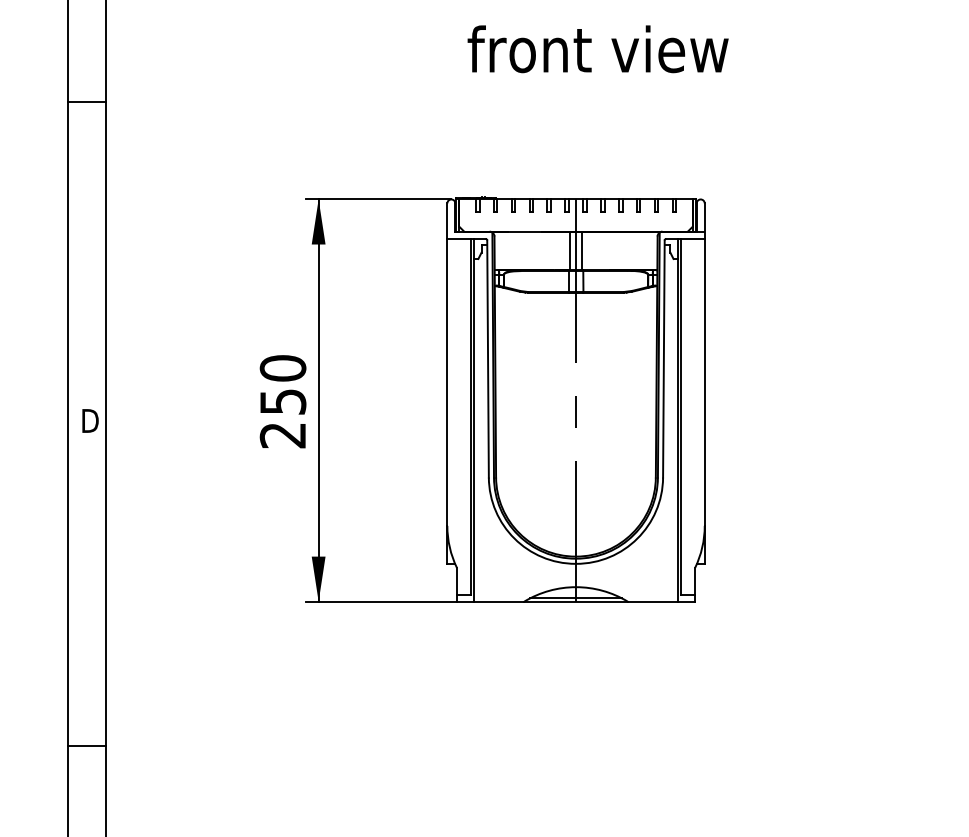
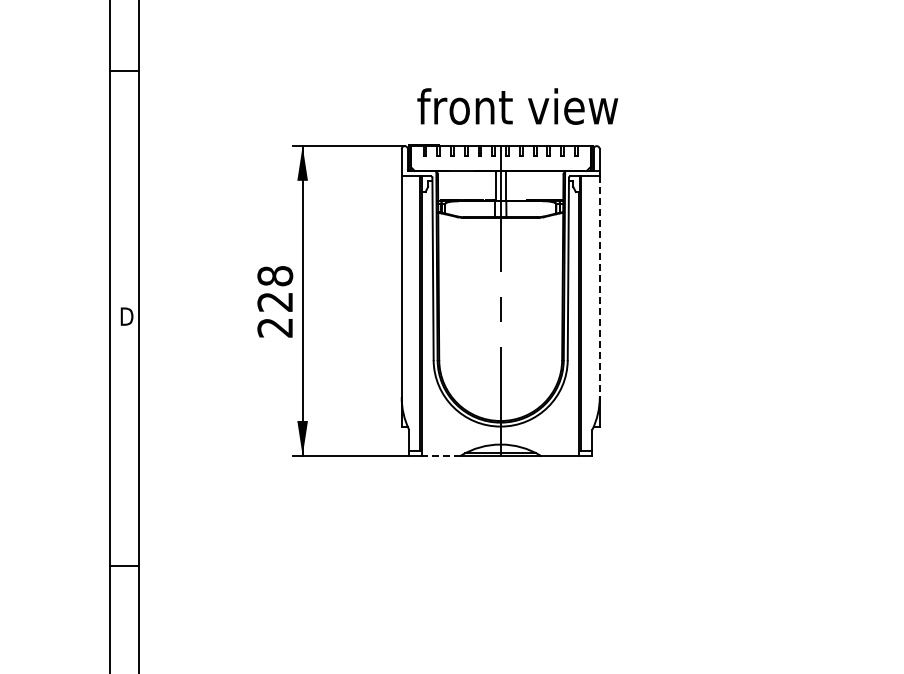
text: (597, 49) -> (517, 106), moved
line: (704, 383) -> (599, 287), solid -> dashed
text: (283, 384) -> (275, 288), 250 -> 228
line: (499, 601) -> (441, 455), solid -> dashed

